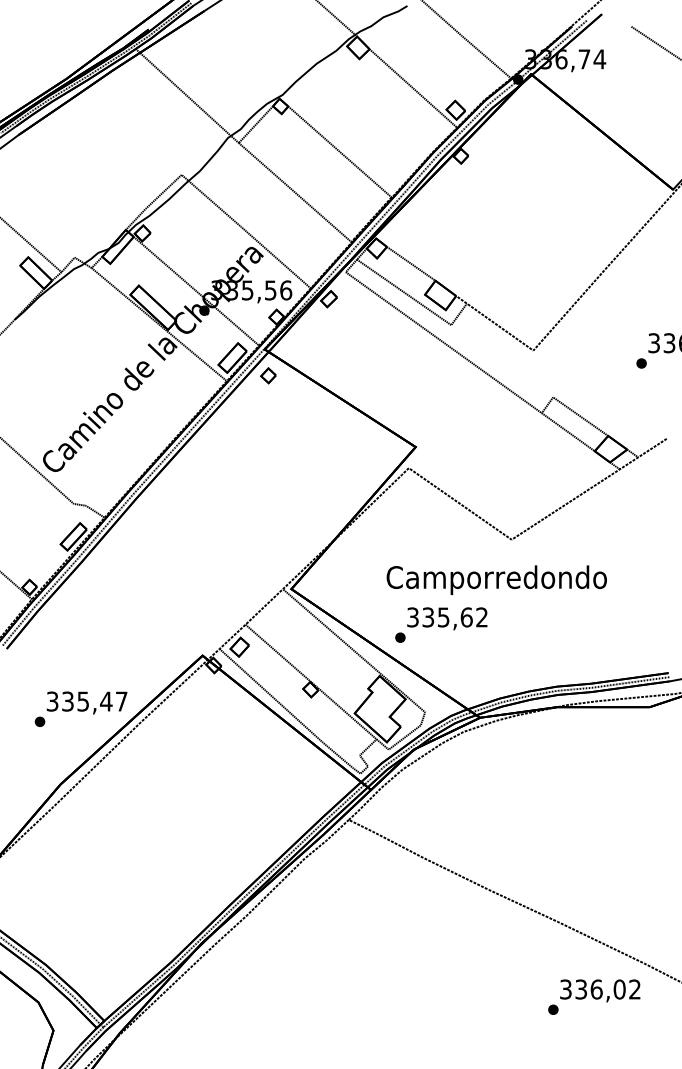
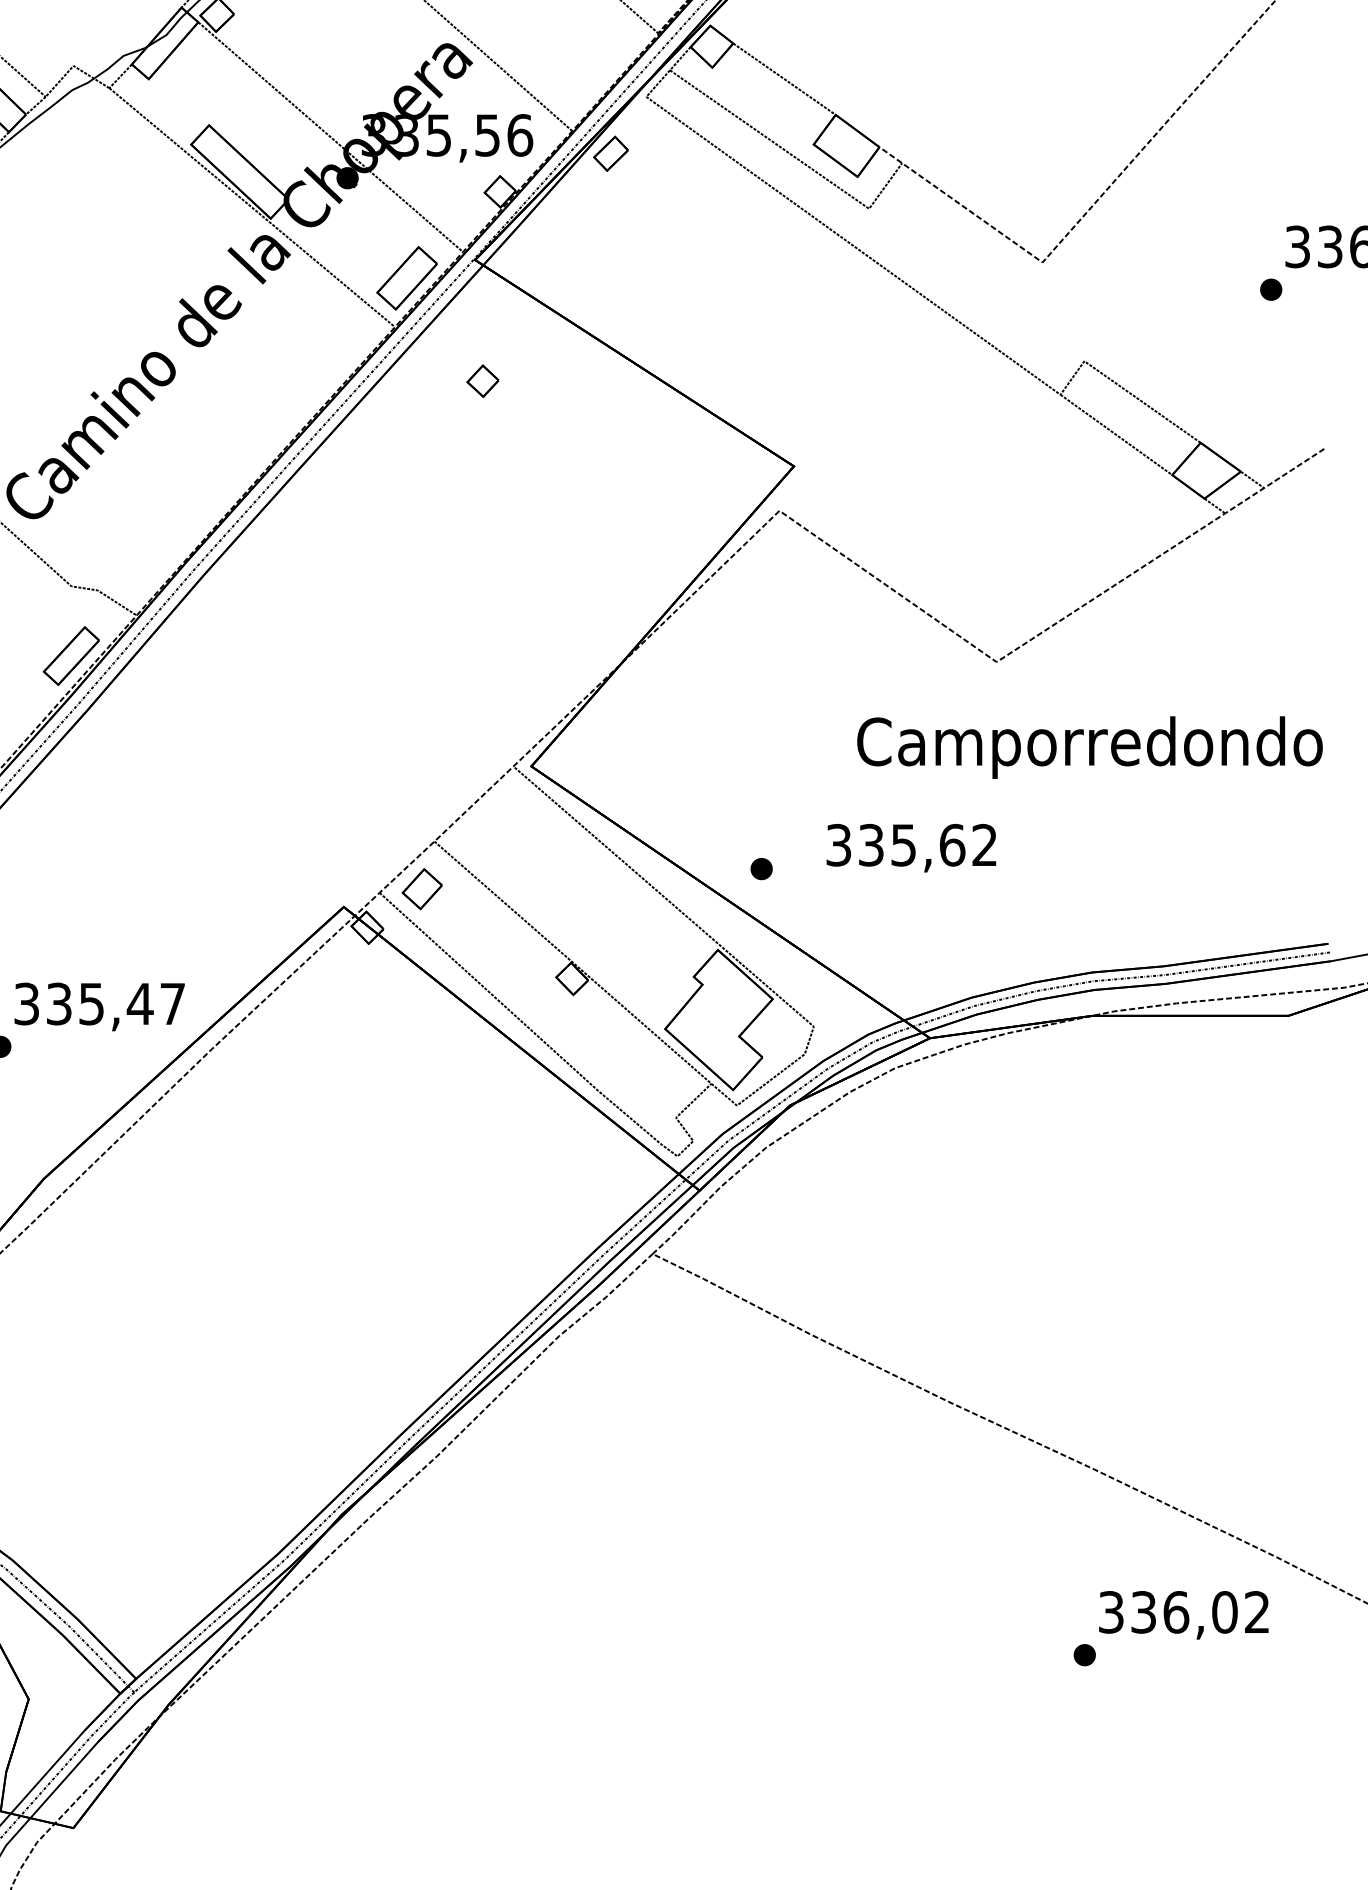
part: (268, 375) -> (482, 380), moved
text: (496, 579) -> (1089, 746), moved
text: (447, 618) -> (911, 847), moved

